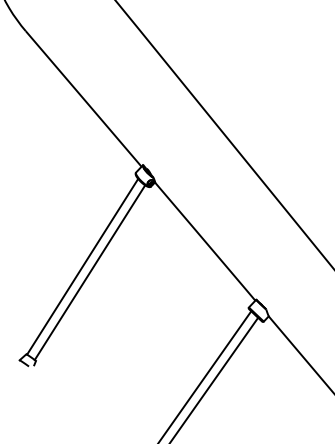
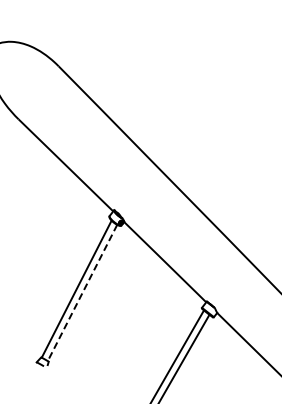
line: (89, 273) -> (82, 293), solid -> dashed

